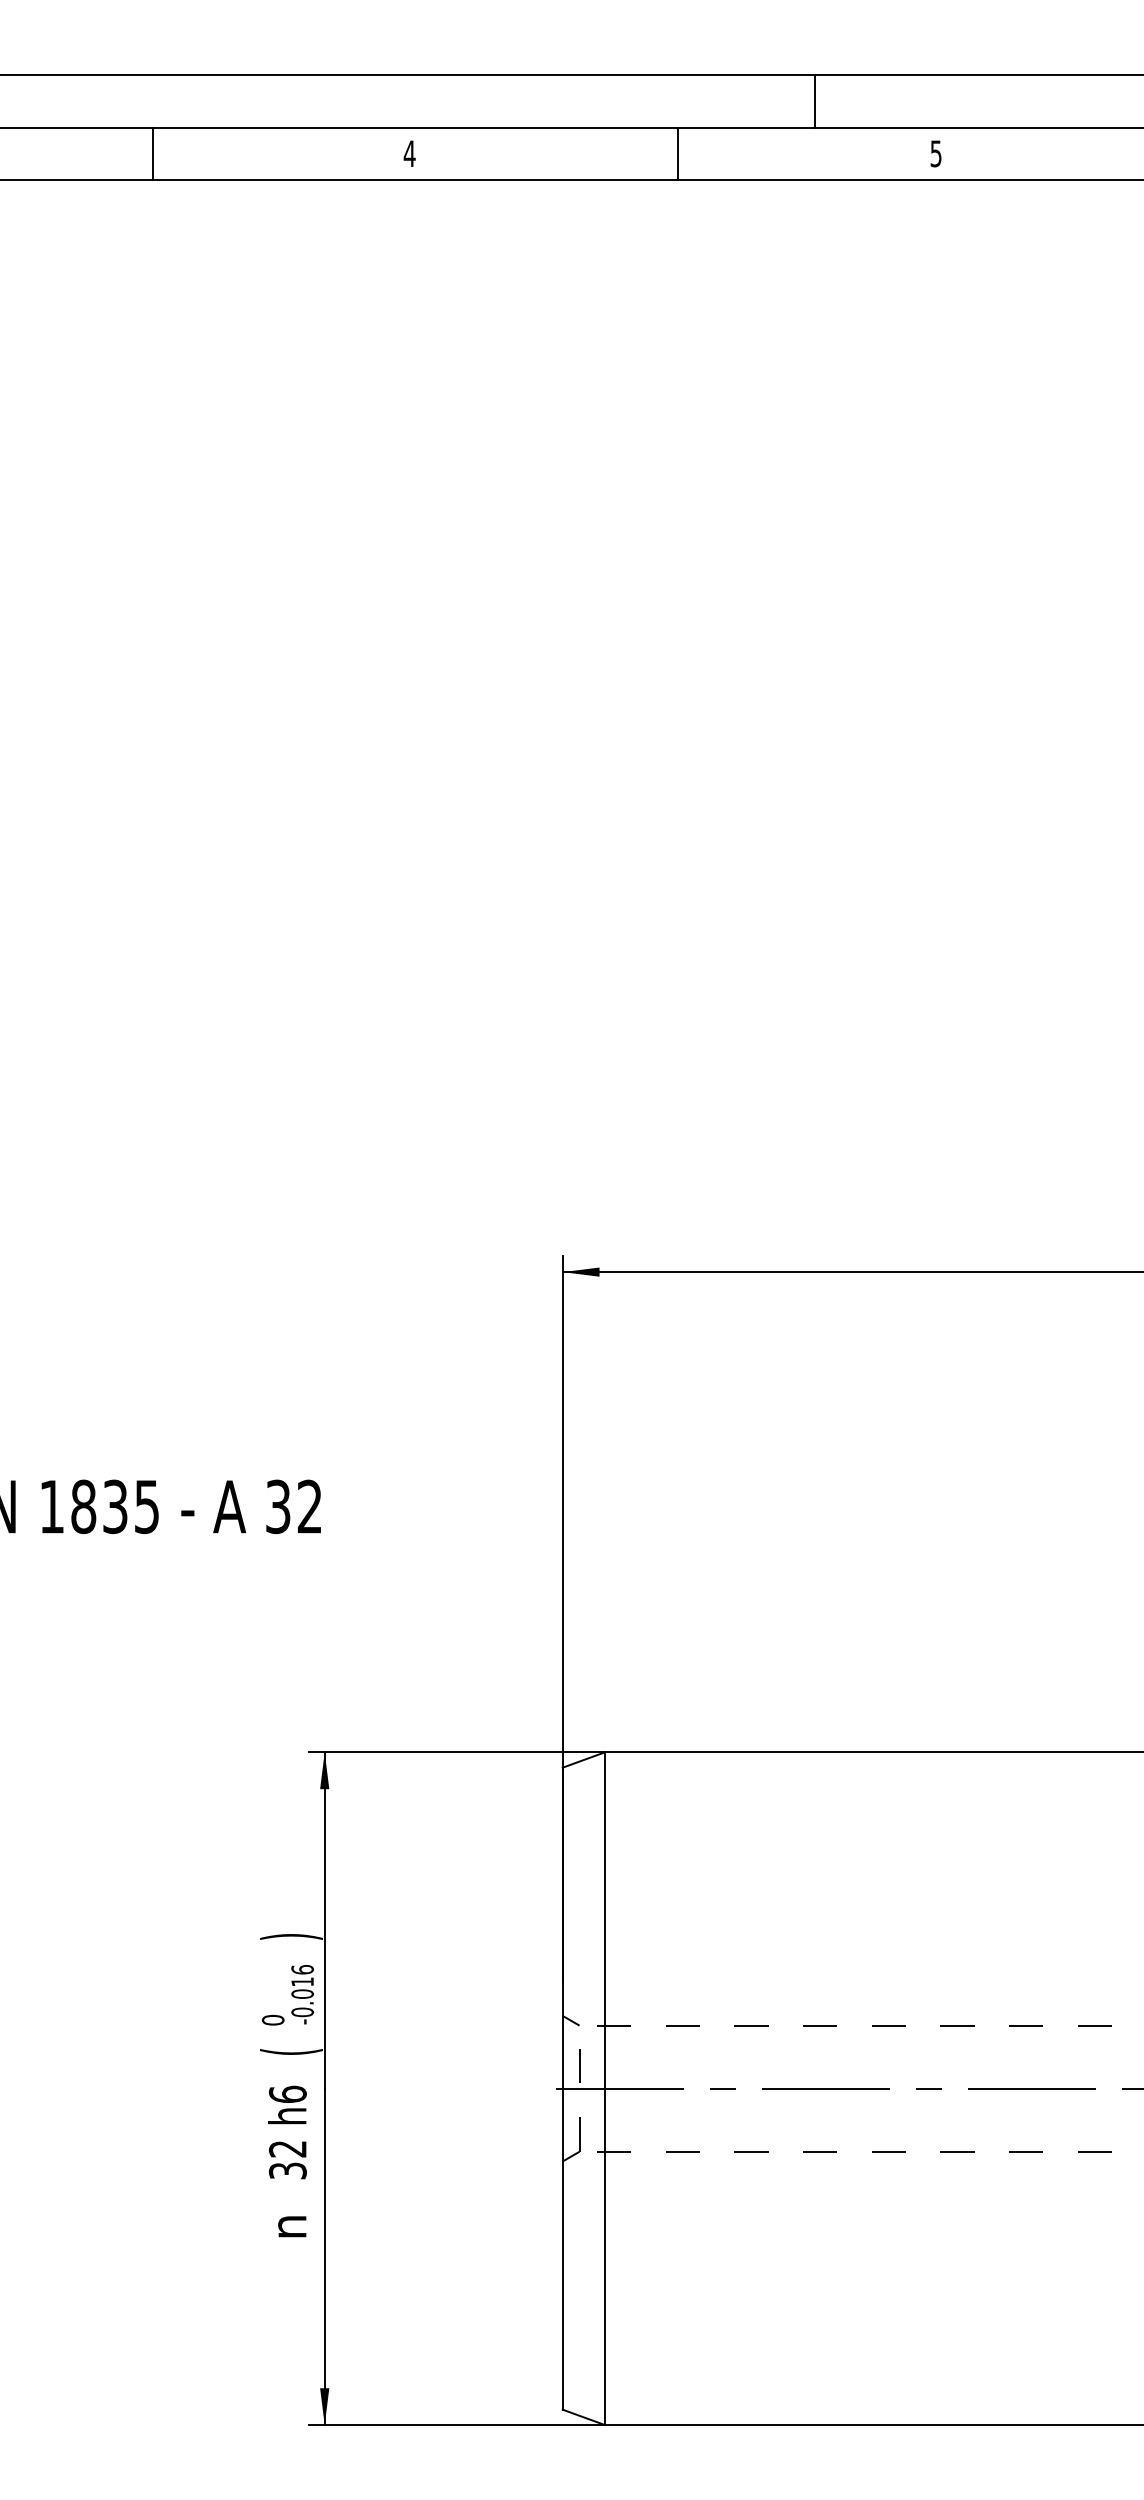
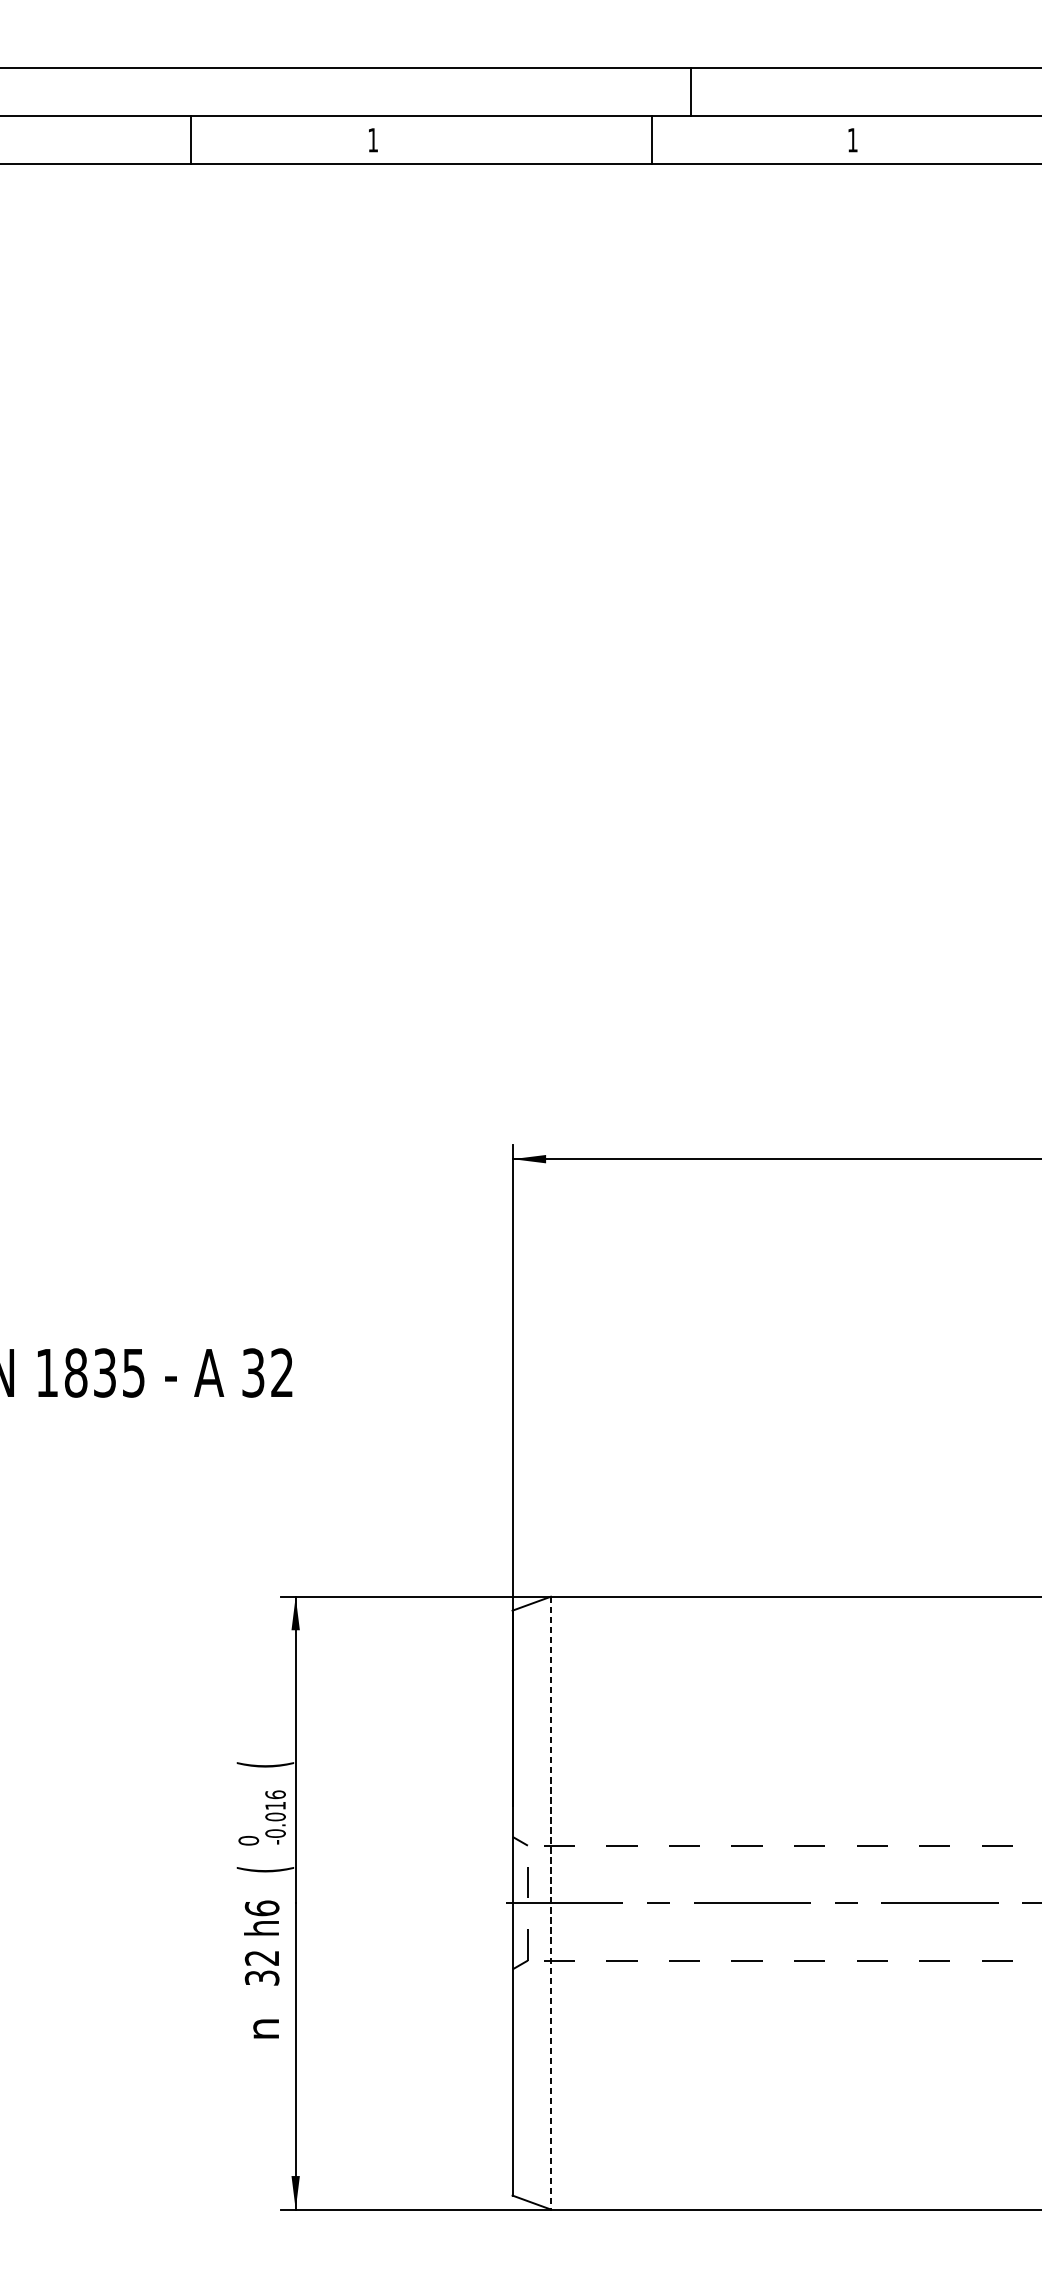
line: (814, 101) -> (690, 92), moved
line: (152, 153) -> (190, 139), moved
text: (409, 153) -> (372, 139), 4 -> 1
line: (678, 153) -> (652, 139), moved
text: (935, 153) -> (852, 139), 5 -> 1
text: (291, 1936) -> (265, 1764), ) -> (
line: (604, 2089) -> (550, 1903), solid -> dashed

